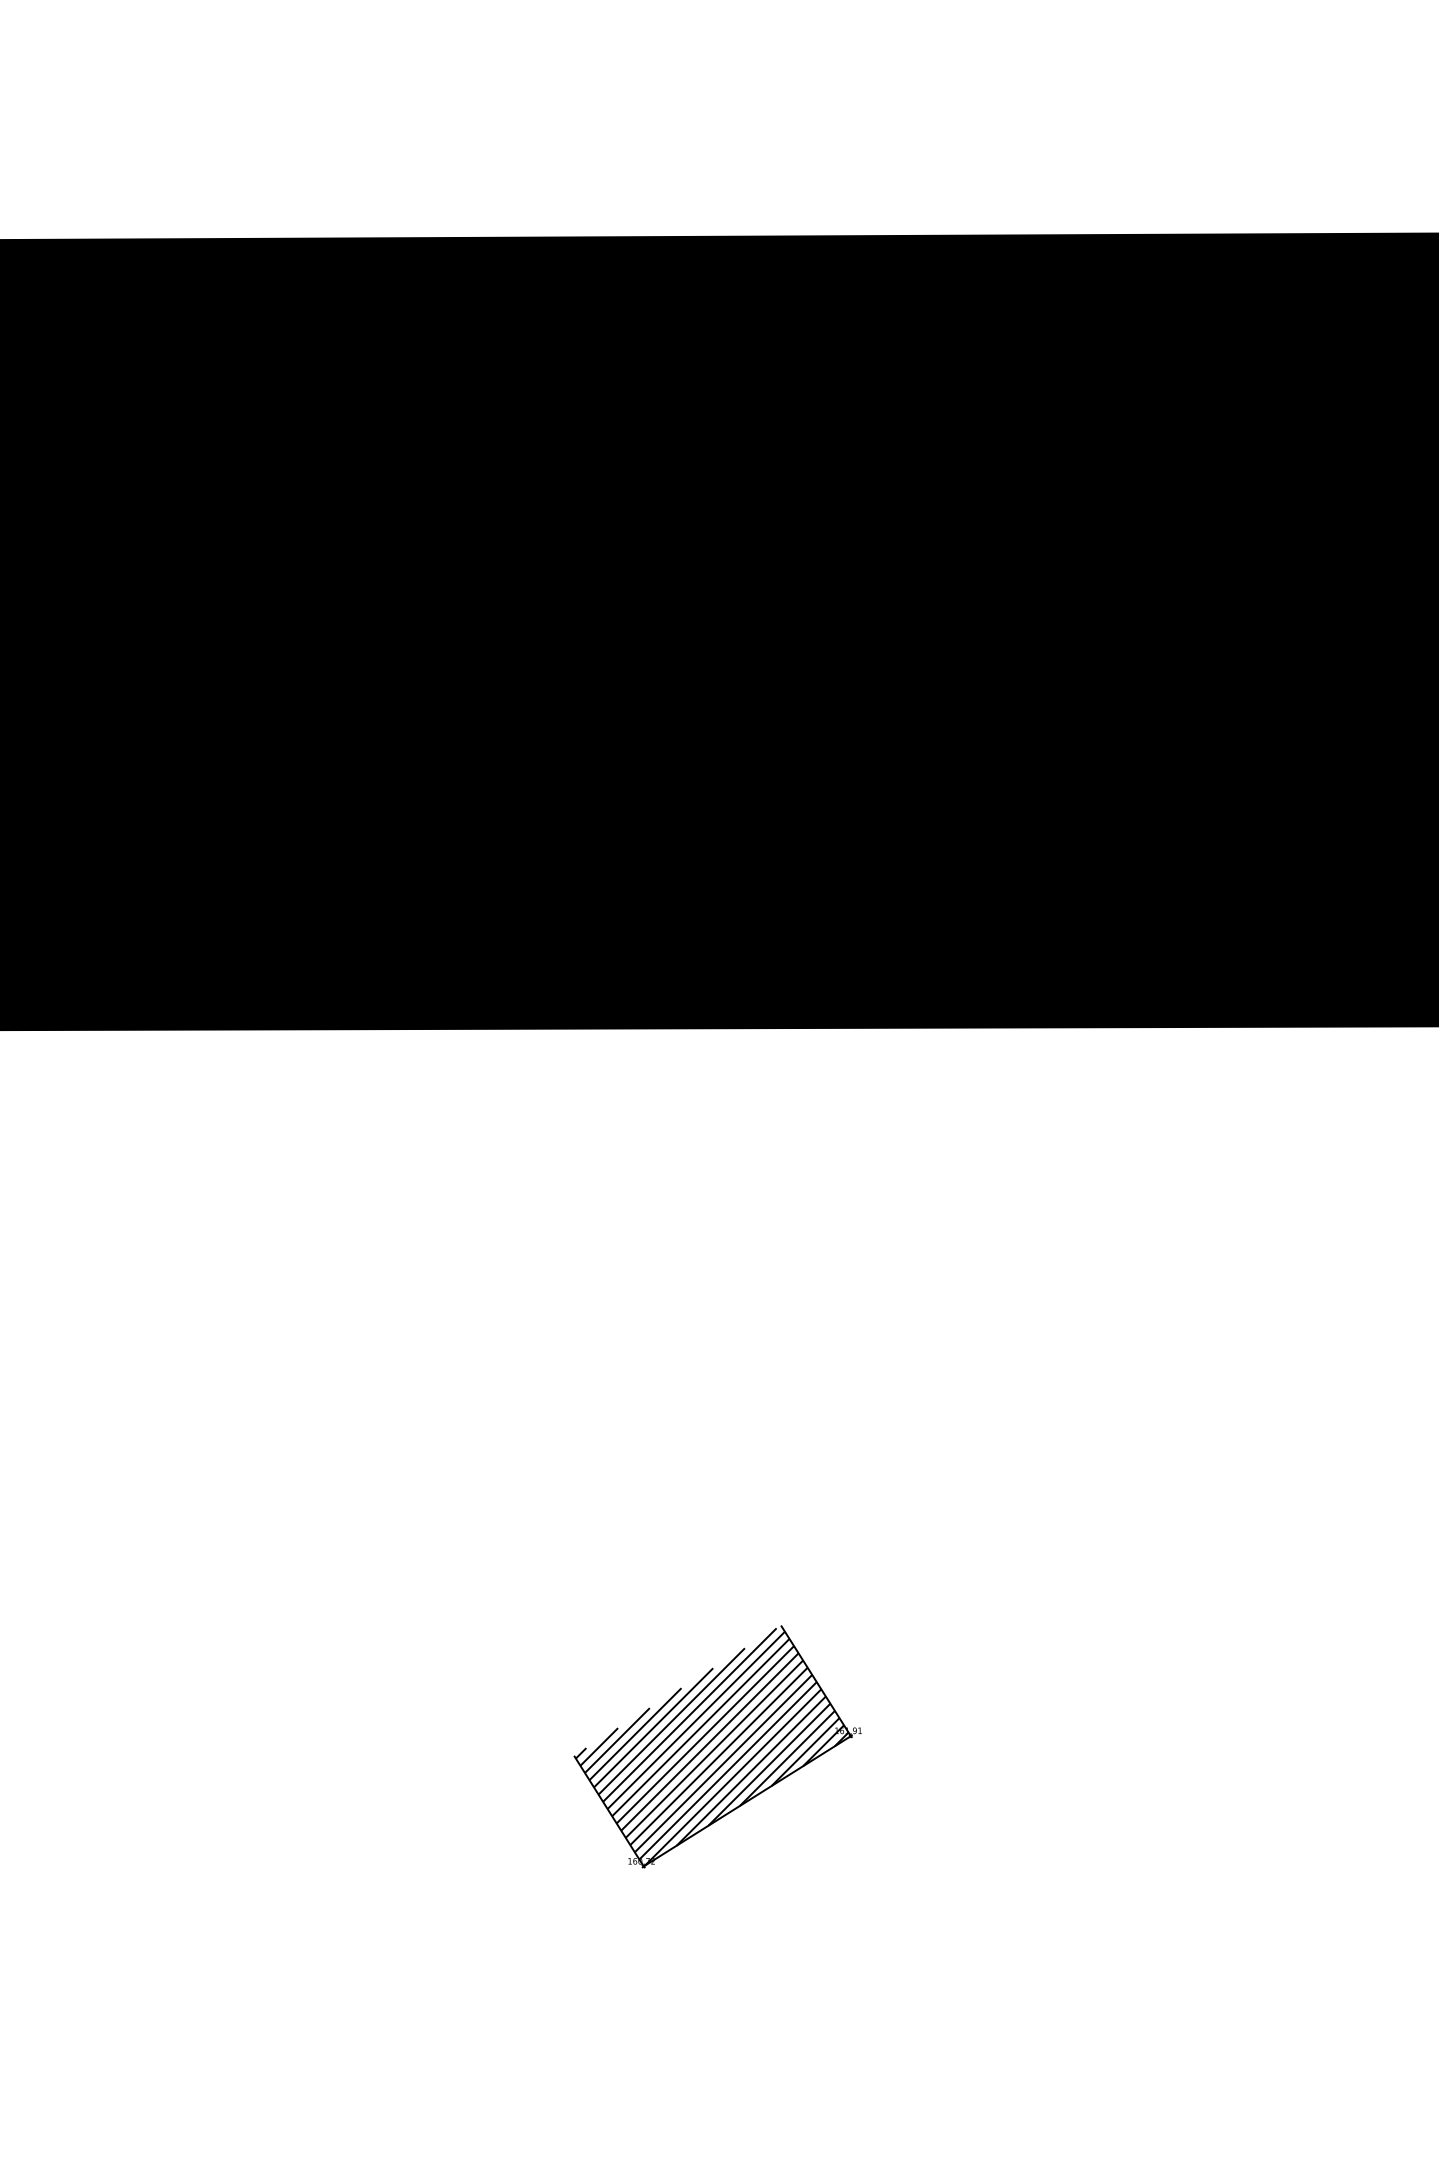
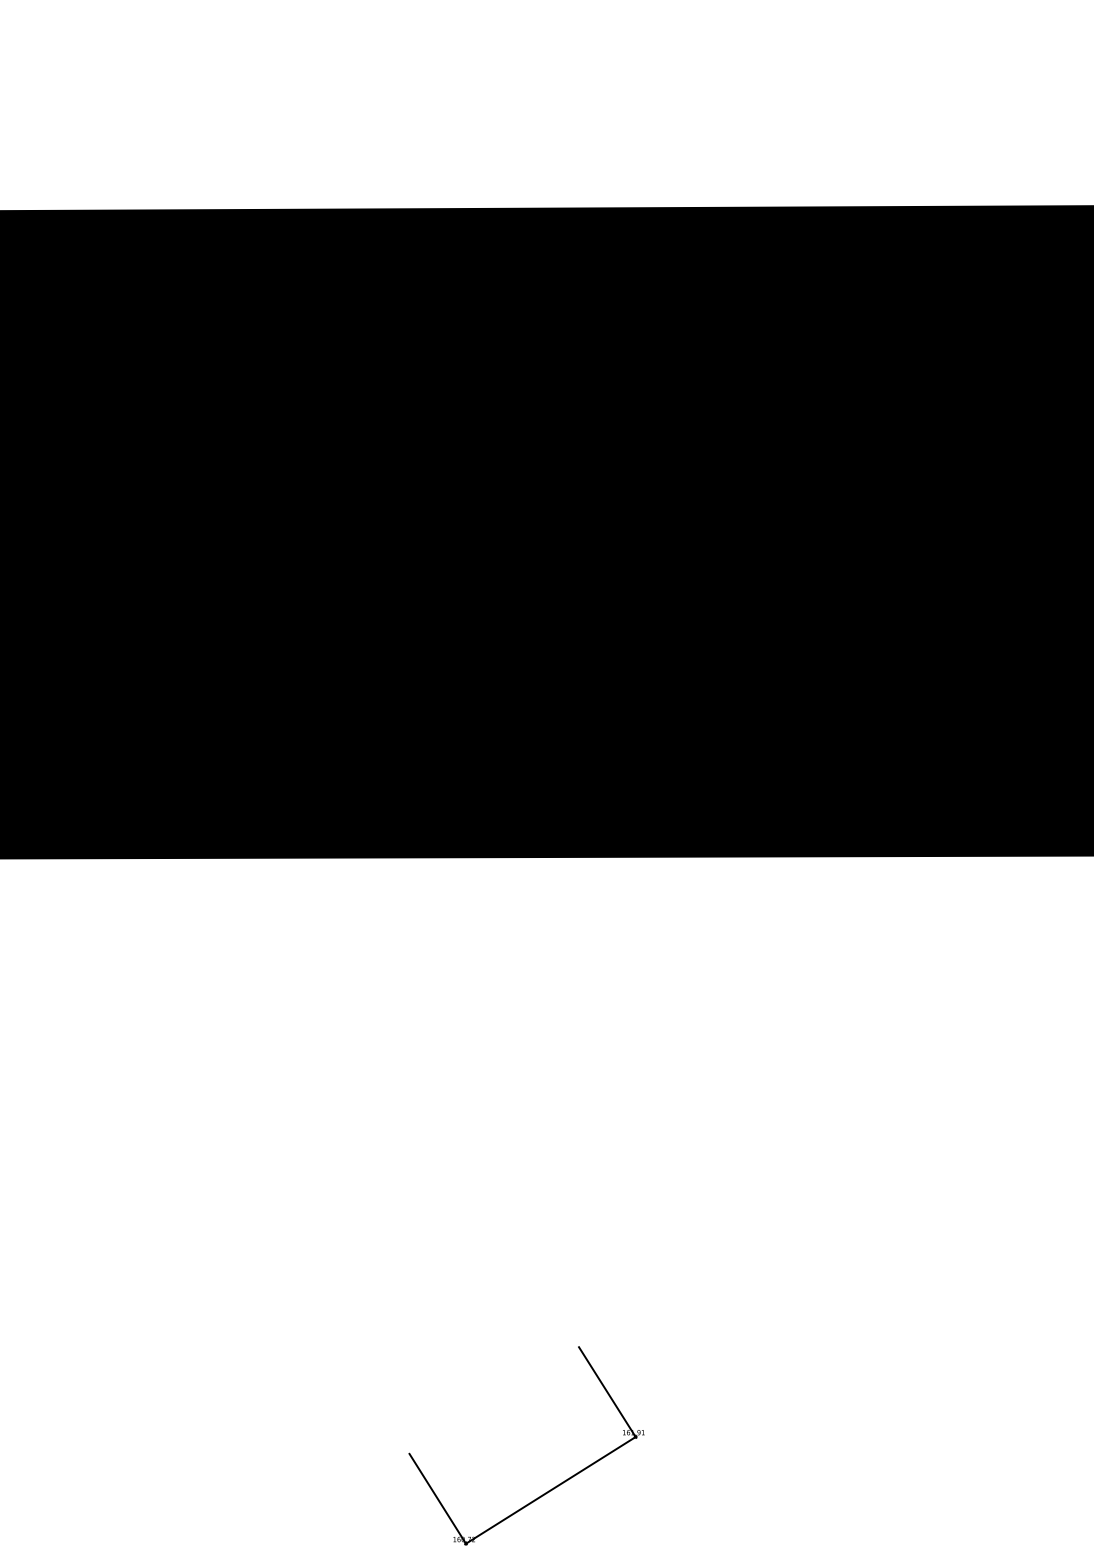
hatch: (711, 1746) -> (521, 1445), removed

